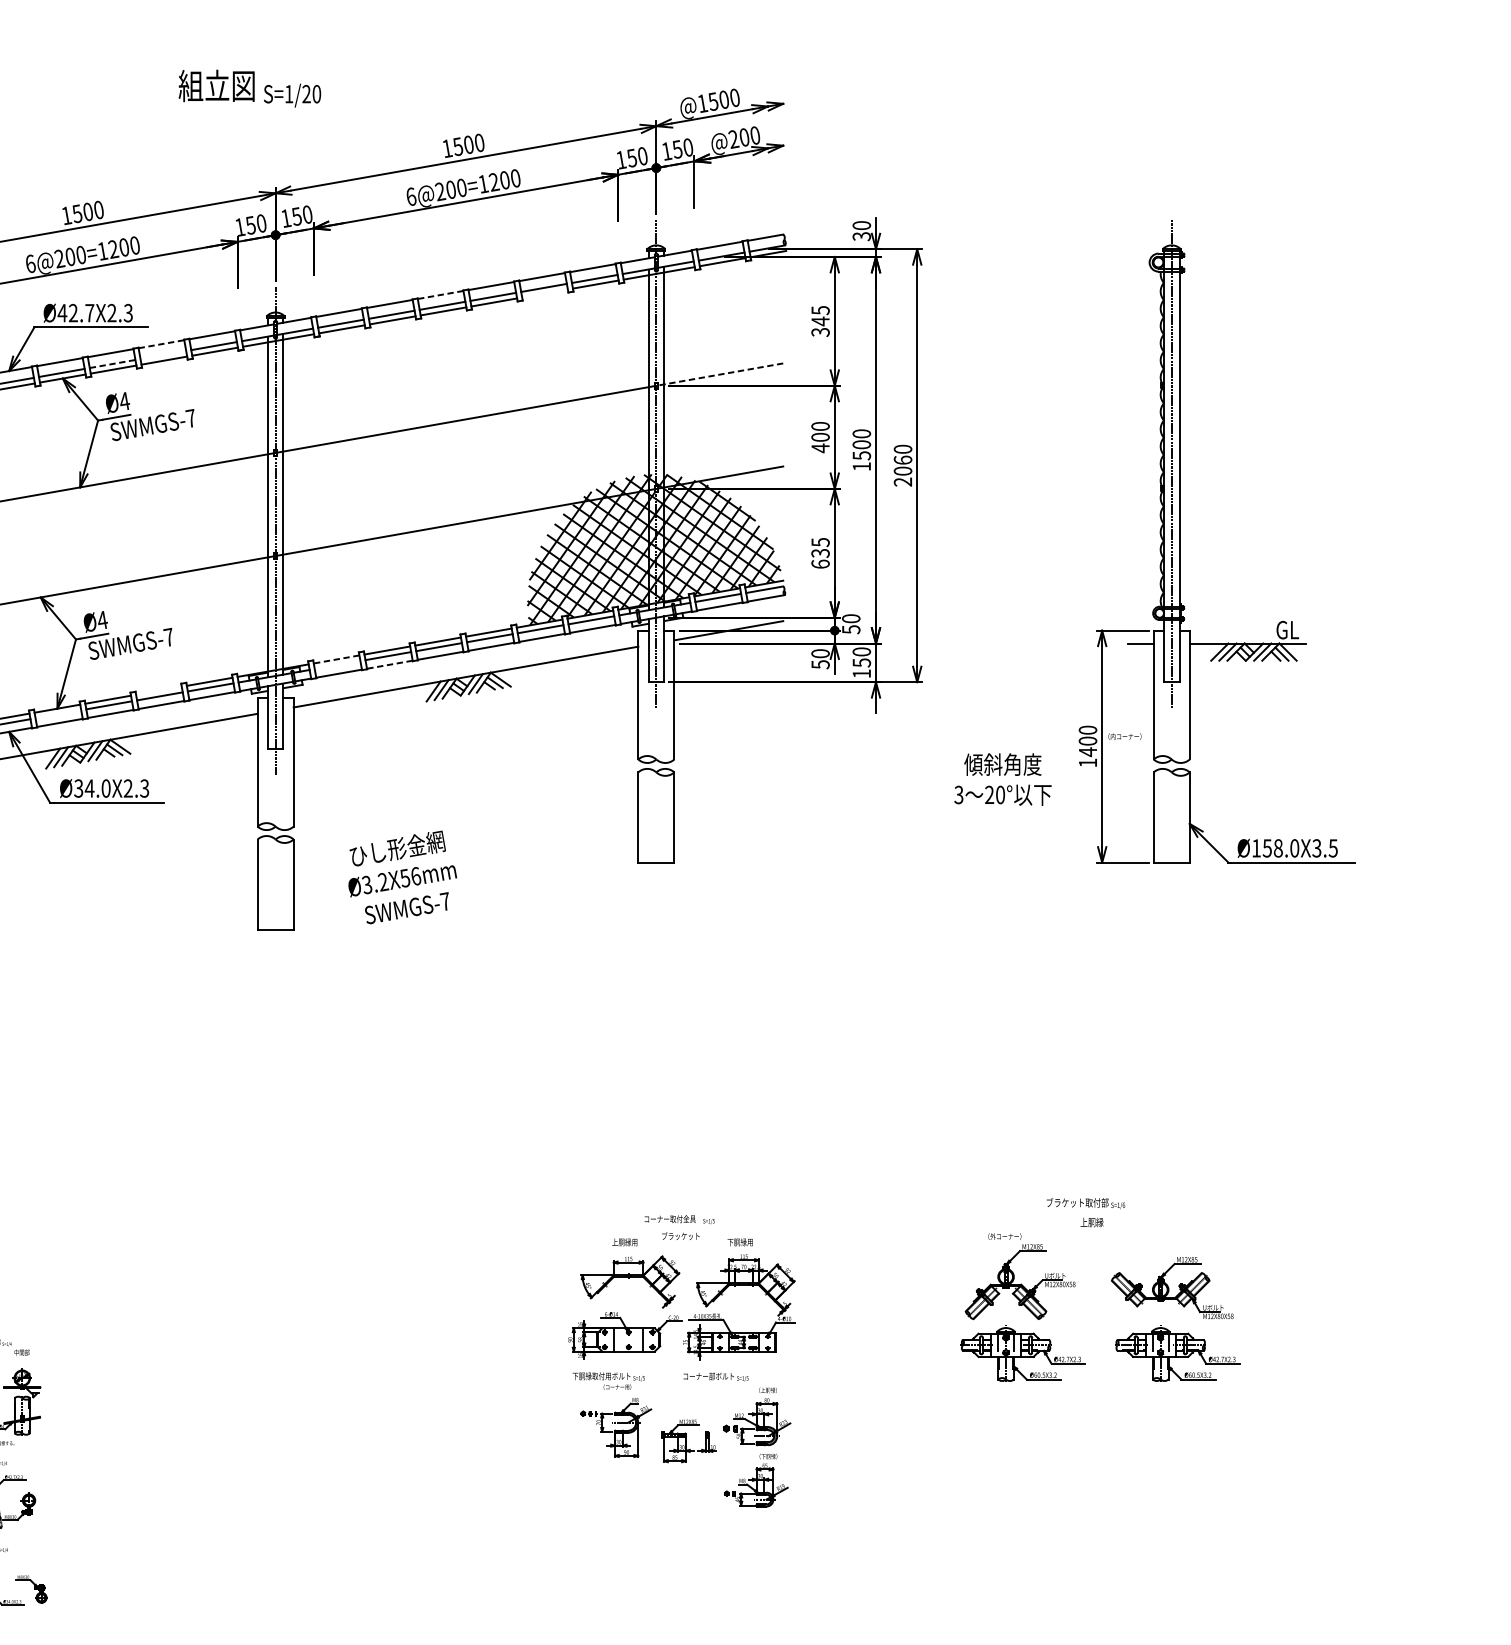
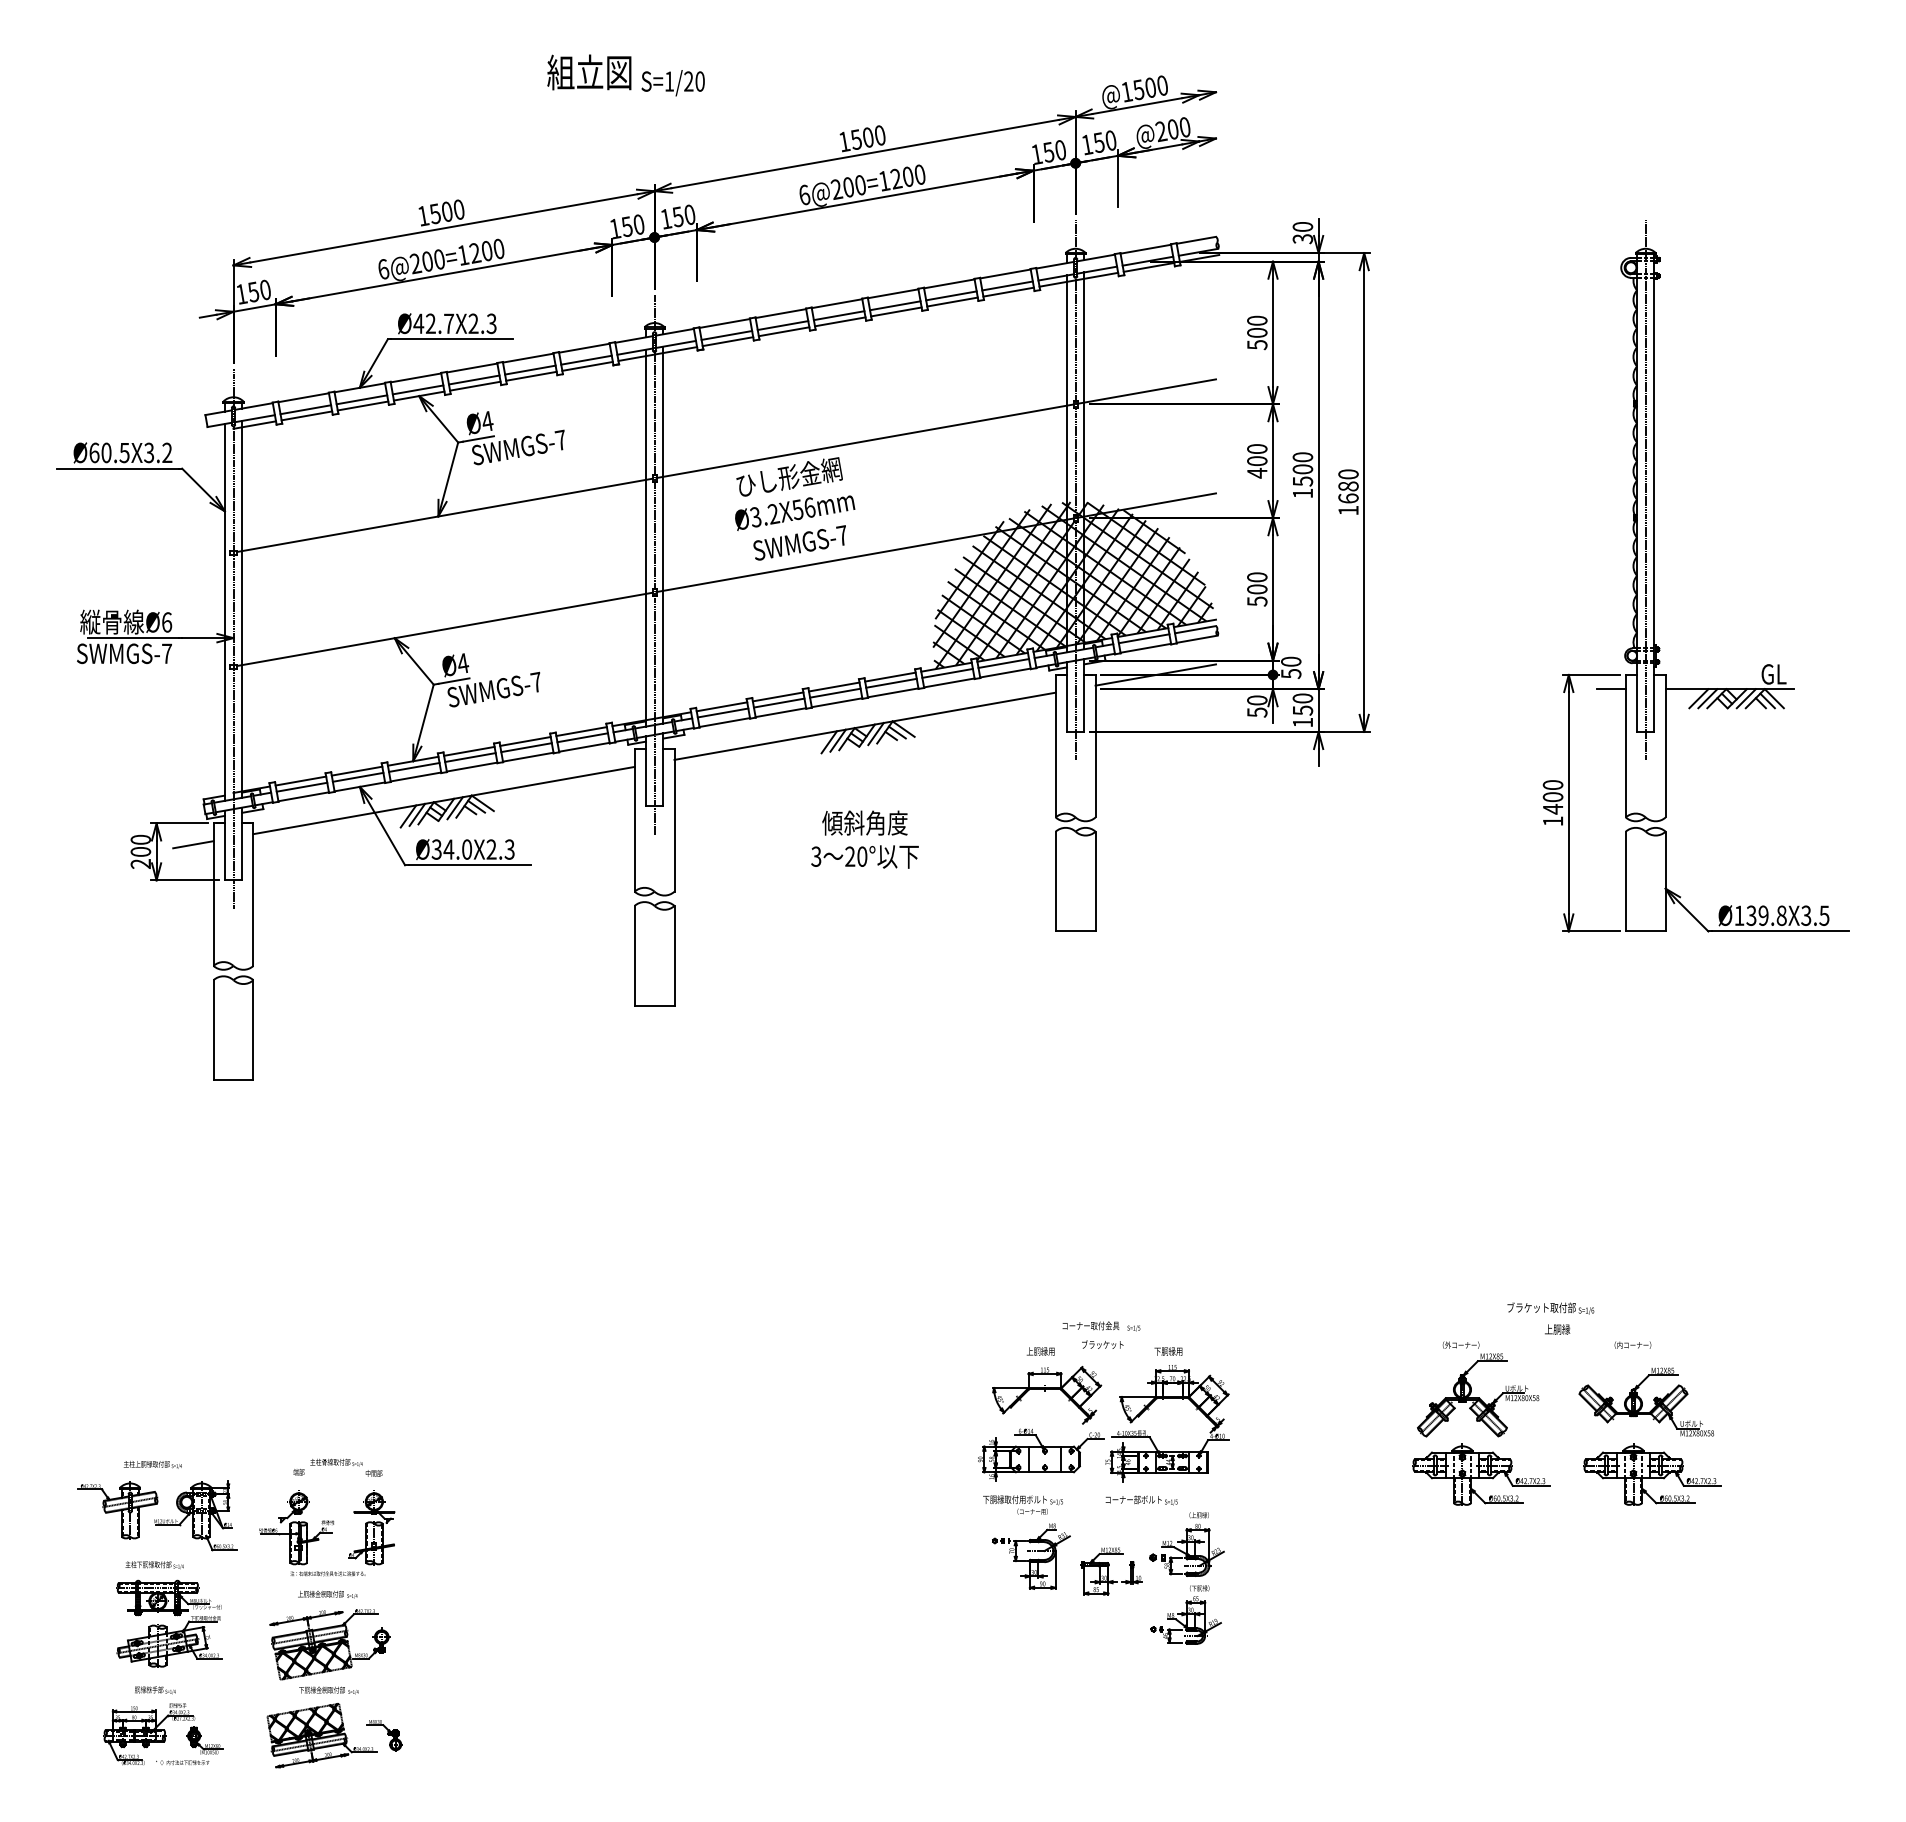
line: (545, 293) -> (952, 301), added
line: (441, 294) -> (837, 303), dashed -> solid
text: (820, 321) -> (1257, 332), 345 -> 500
line: (161, 344) -> (528, 358), dashed -> solid
line: (163, 354) -> (530, 369), added
line: (112, 364) -> (474, 380), dashed -> solid
line: (720, 374) -> (1146, 391), dashed -> solid
text: (903, 471) -> (1348, 498), 2060 -> 1680
text: (820, 553) -> (1257, 589), 635 -> 500
line: (336, 659) -> (721, 706), dashed -> solid
line: (337, 664) -> (722, 712), added
line: (389, 664) -> (780, 712), dashed -> solid
line: (158, 690) -> (525, 741), added
line: (58, 713) -> (414, 766), added
text: (1124, 736) -> (1632, 1344), moved
text: (1002, 779) -> (864, 839), moved
text: (1280, 848) -> (1766, 915), Ø158.0X3.5 -> Ø139.8X3.5
text: (403, 877) -> (795, 508), moved

